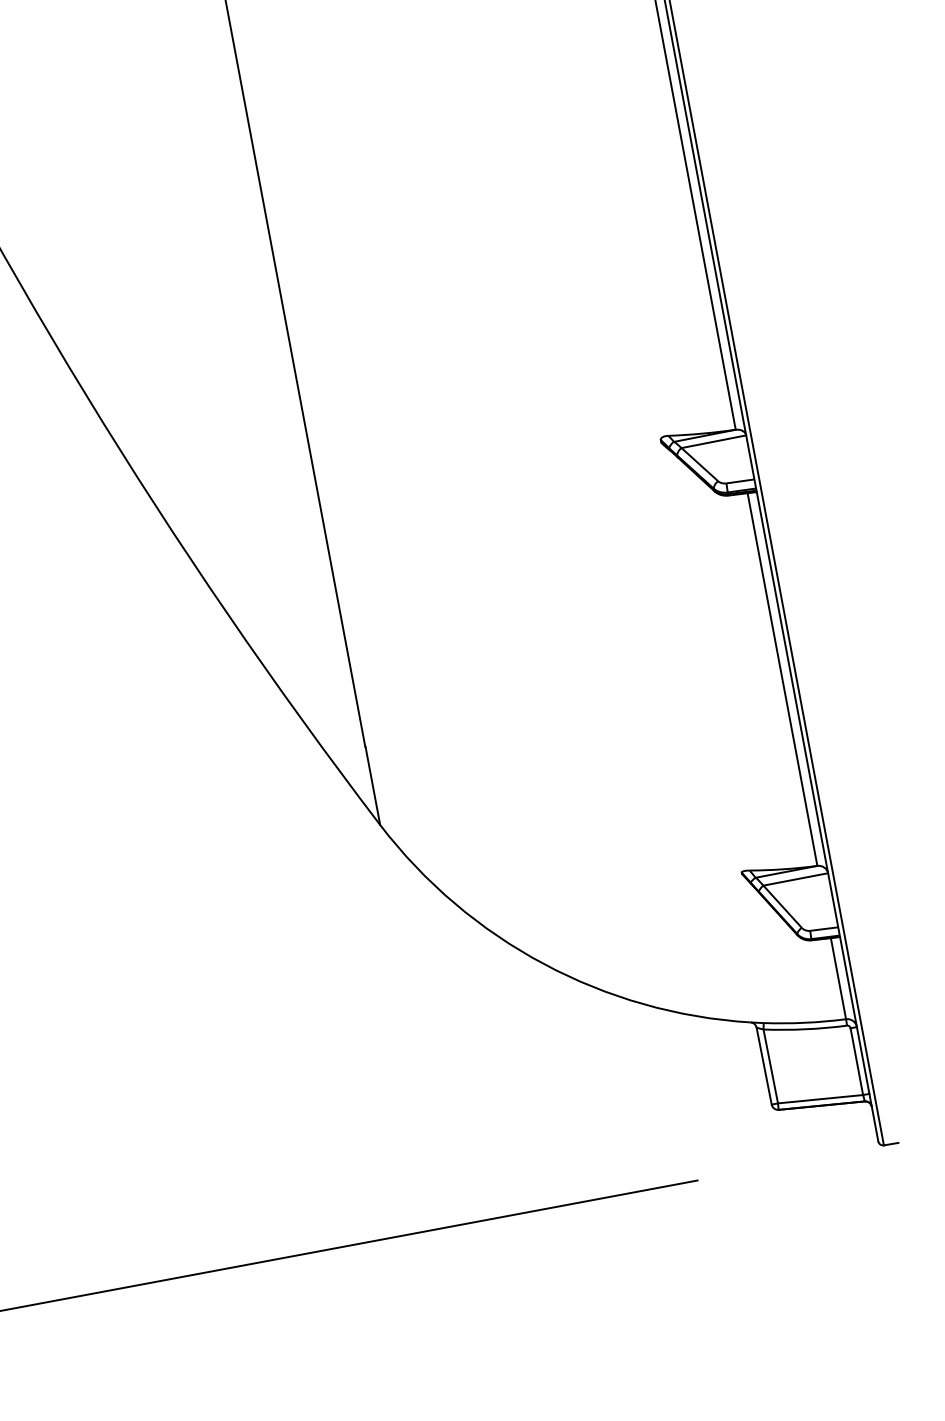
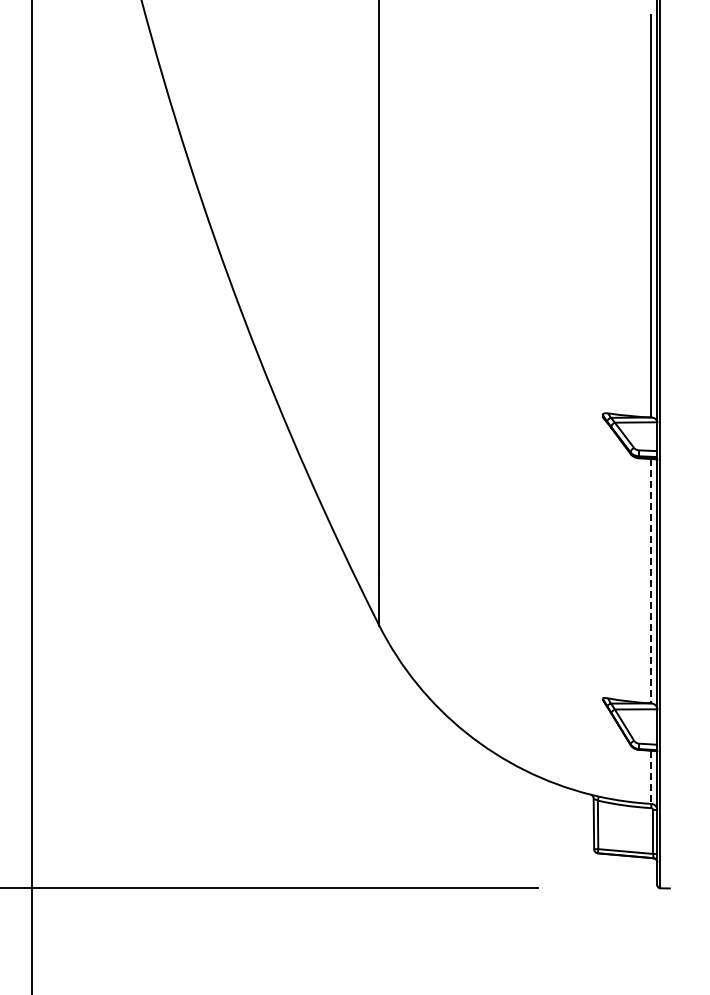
line: (782, 679) -> (651, 581), solid -> dashed
line: (838, 978) -> (651, 777), solid -> dashed

